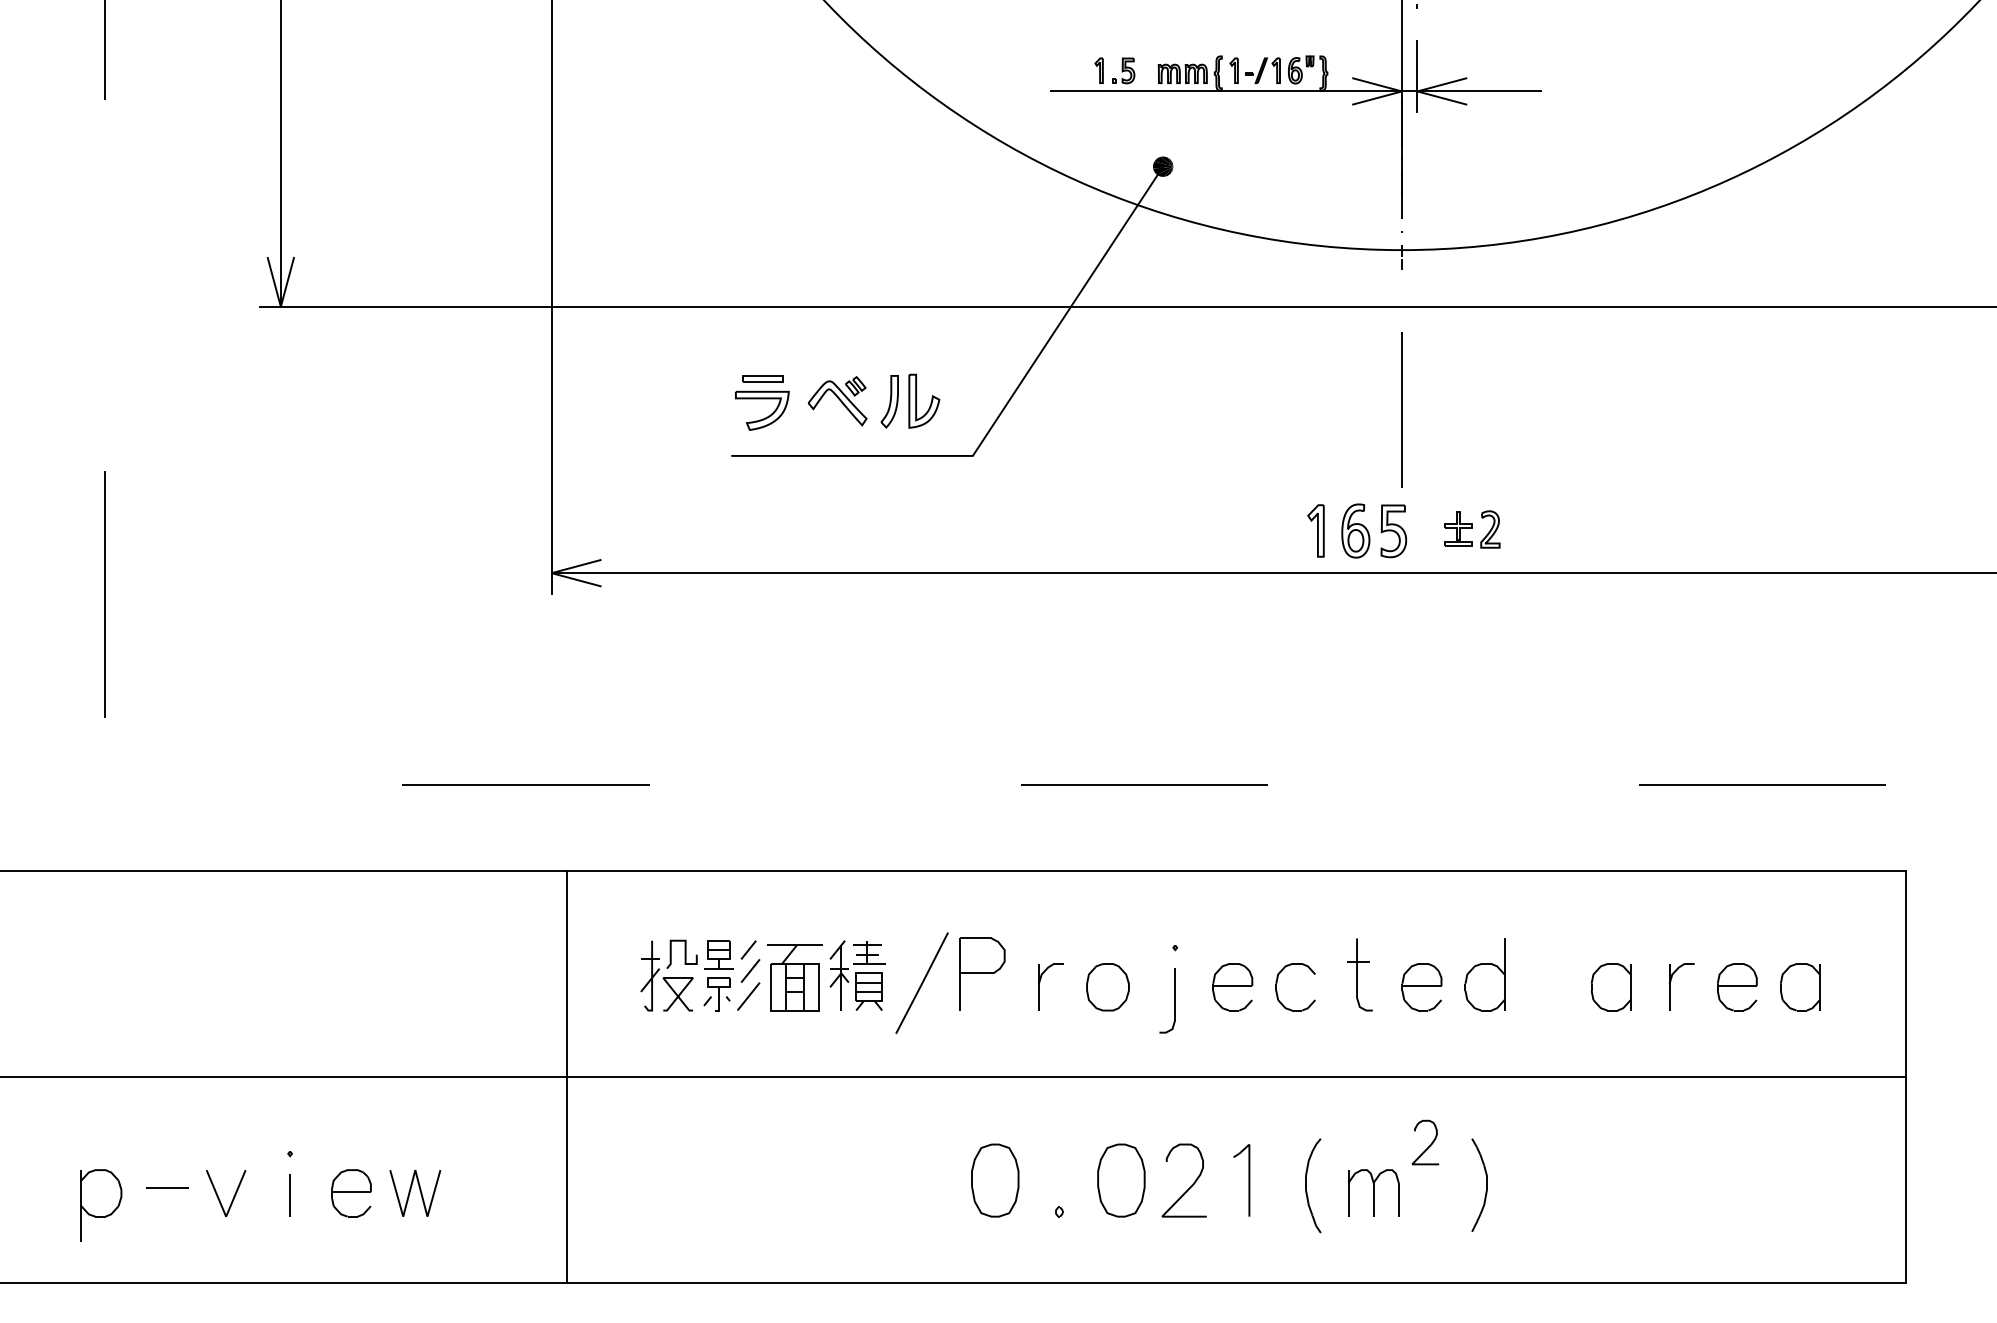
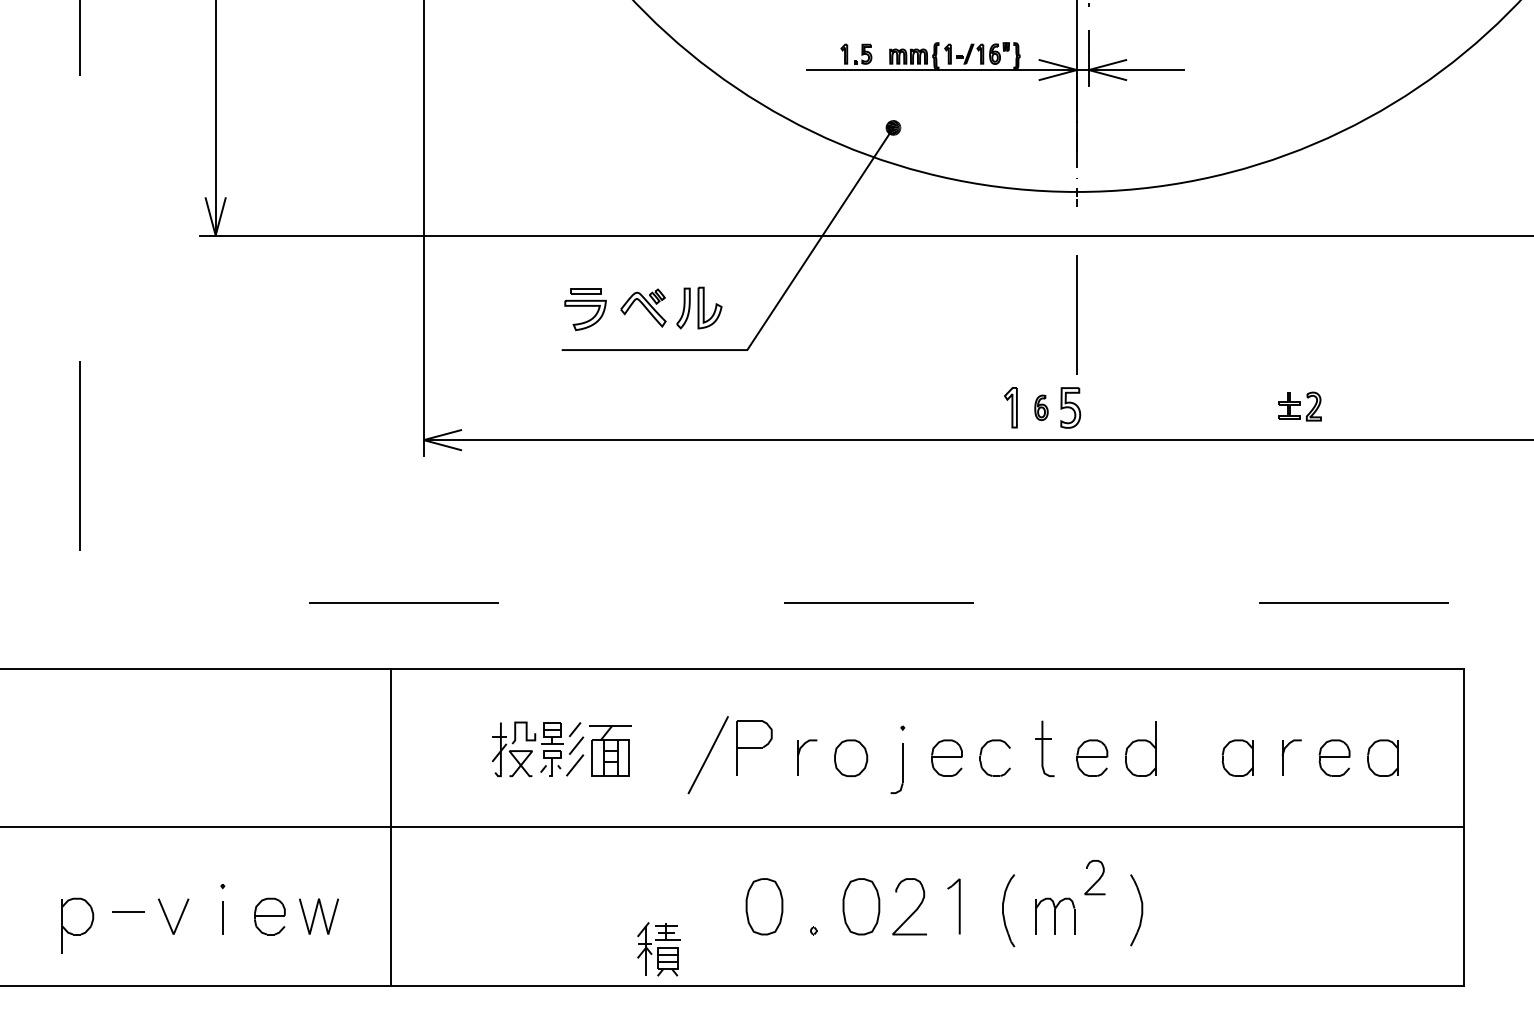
part: (1471, 529) -> (1299, 406), moved
part: (1355, 530) -> (1041, 407), size x0.6
part: (857, 975) -> (658, 949), moved
line: (566, 1076) -> (391, 826), moved

